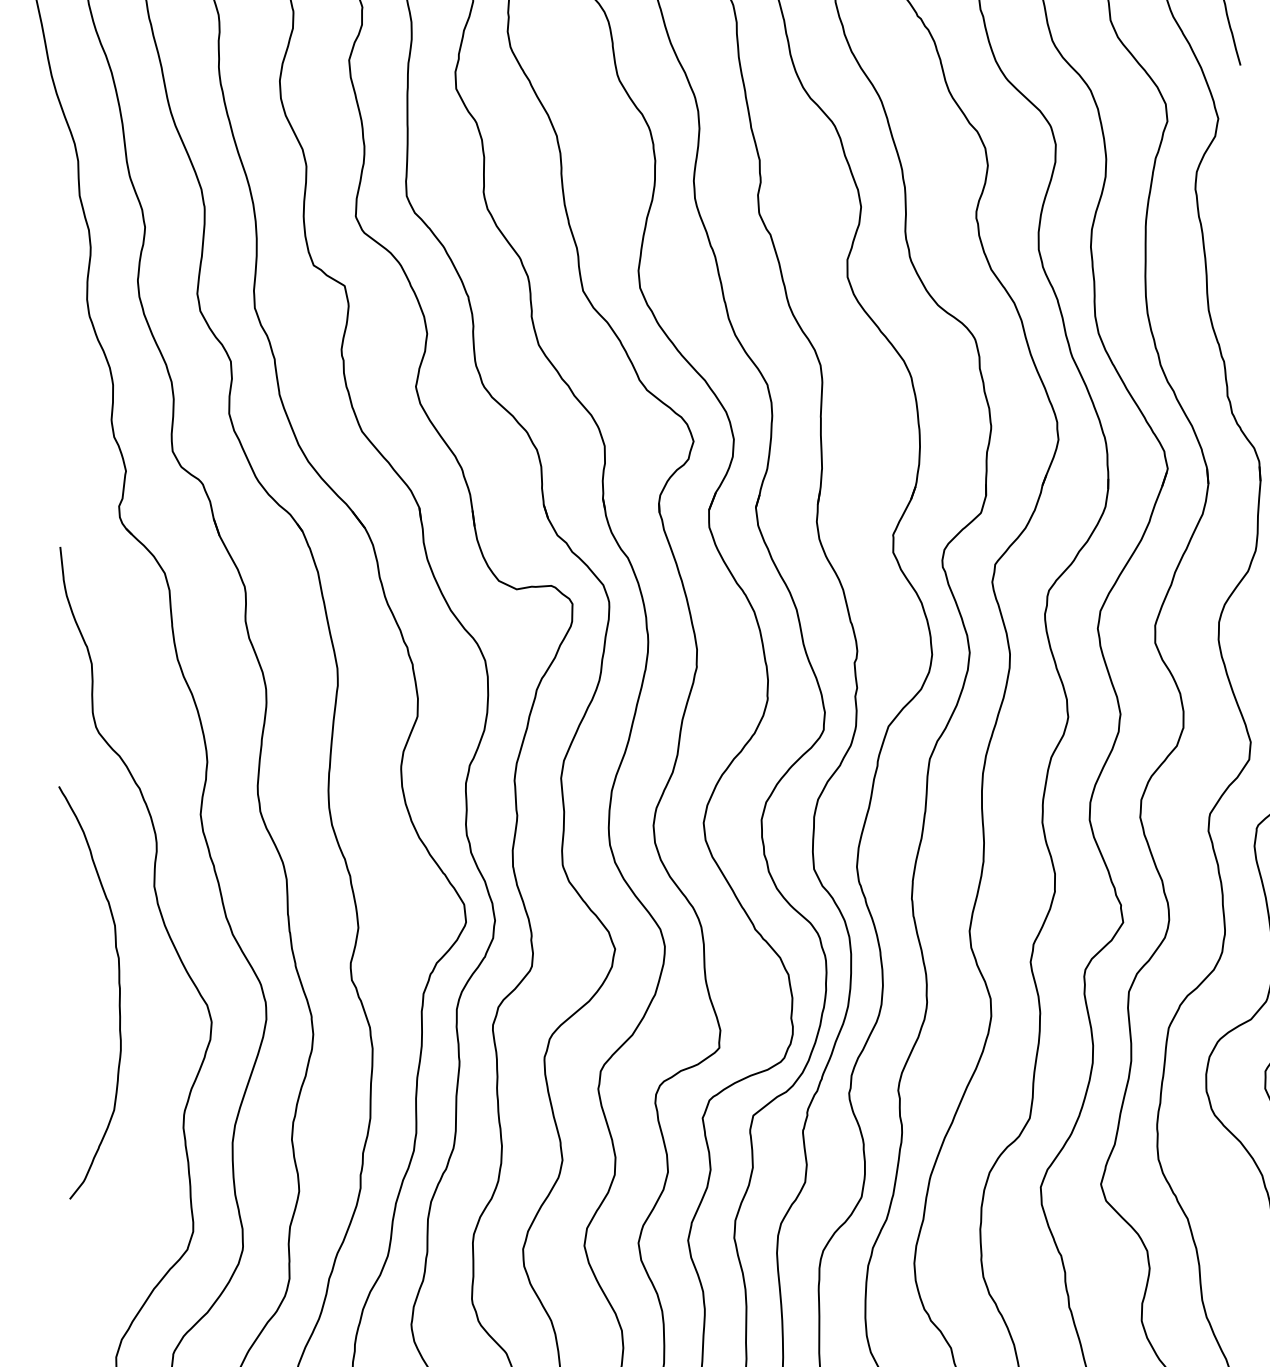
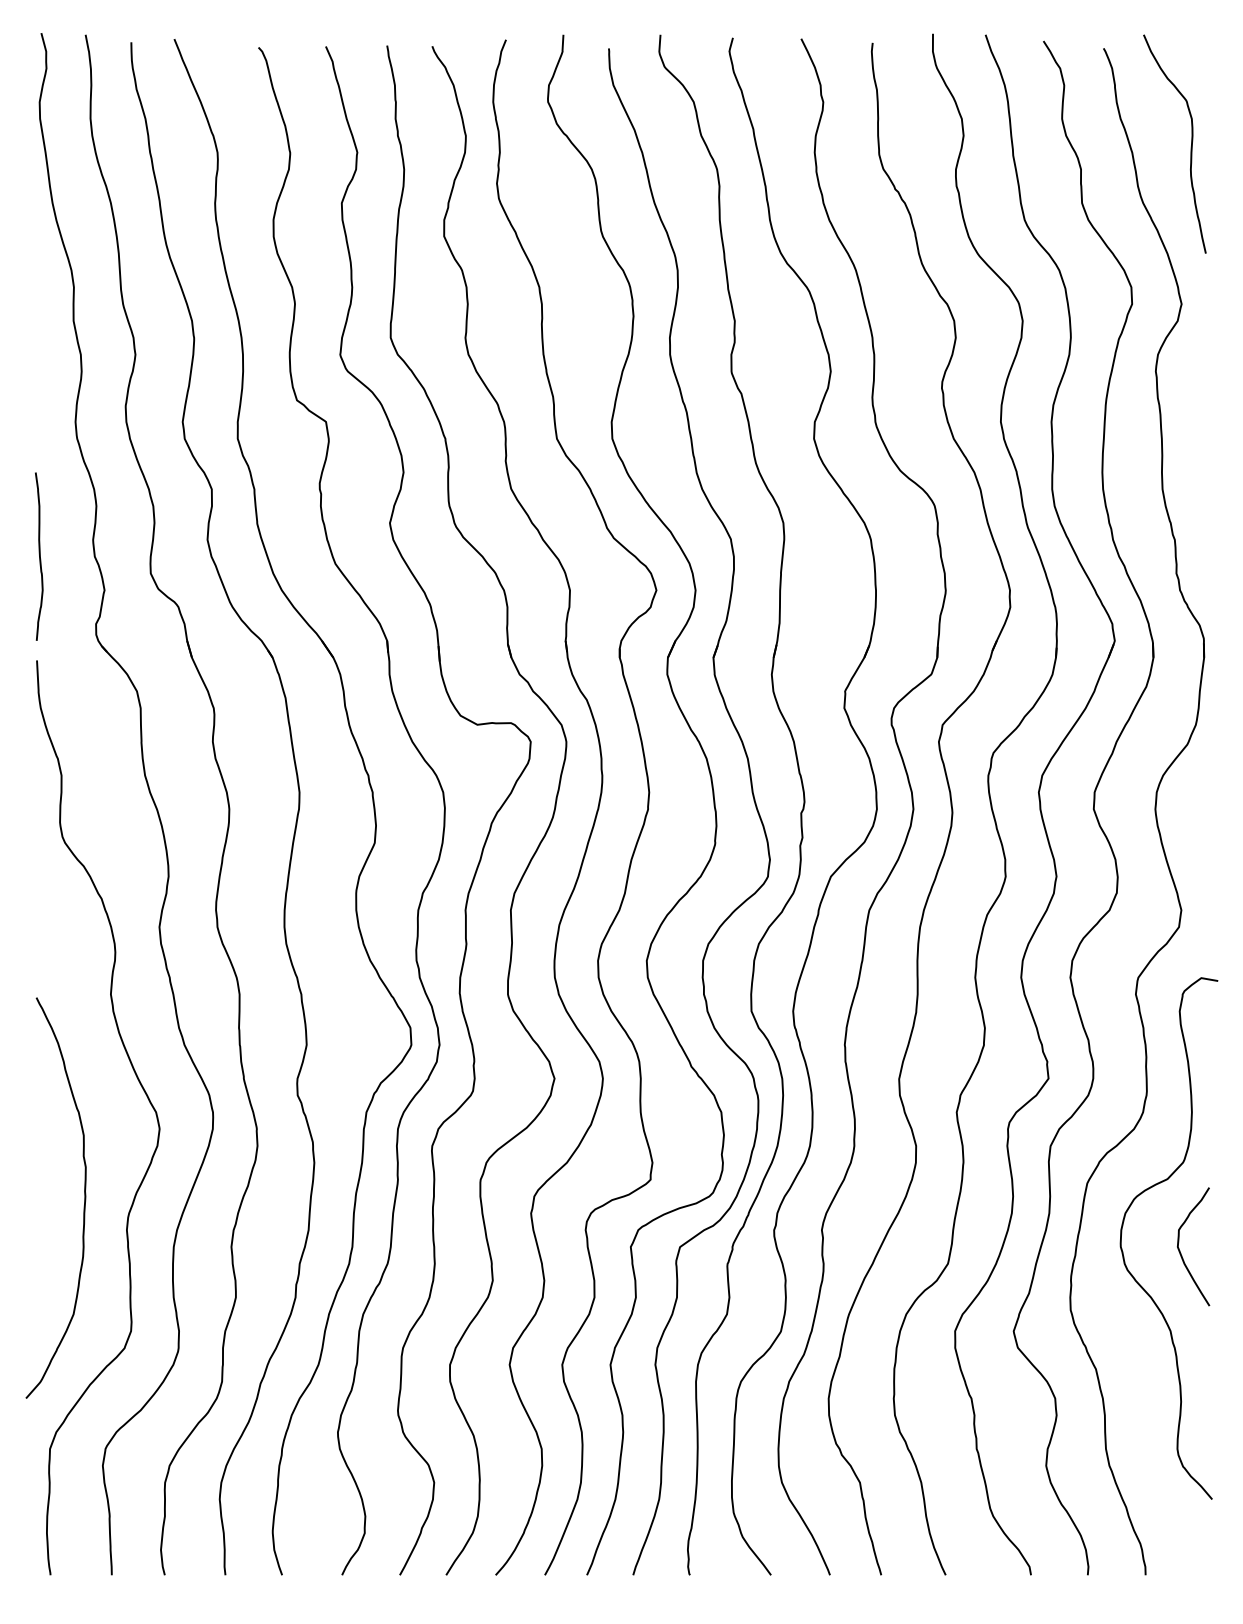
curve: (57, 439) -> (39, 556), added
curve: (119, 989) -> (84, 1197), moved

